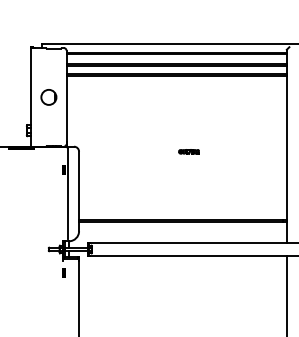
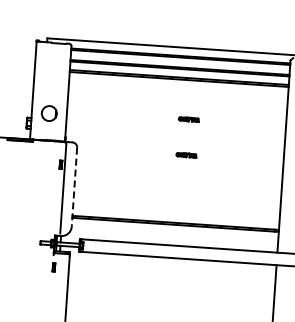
circle: (48, 97) -> (48, 113), moved
part: (188, 115) -> (188, 119), added
line: (79, 191) -> (74, 187), solid -> dashed

